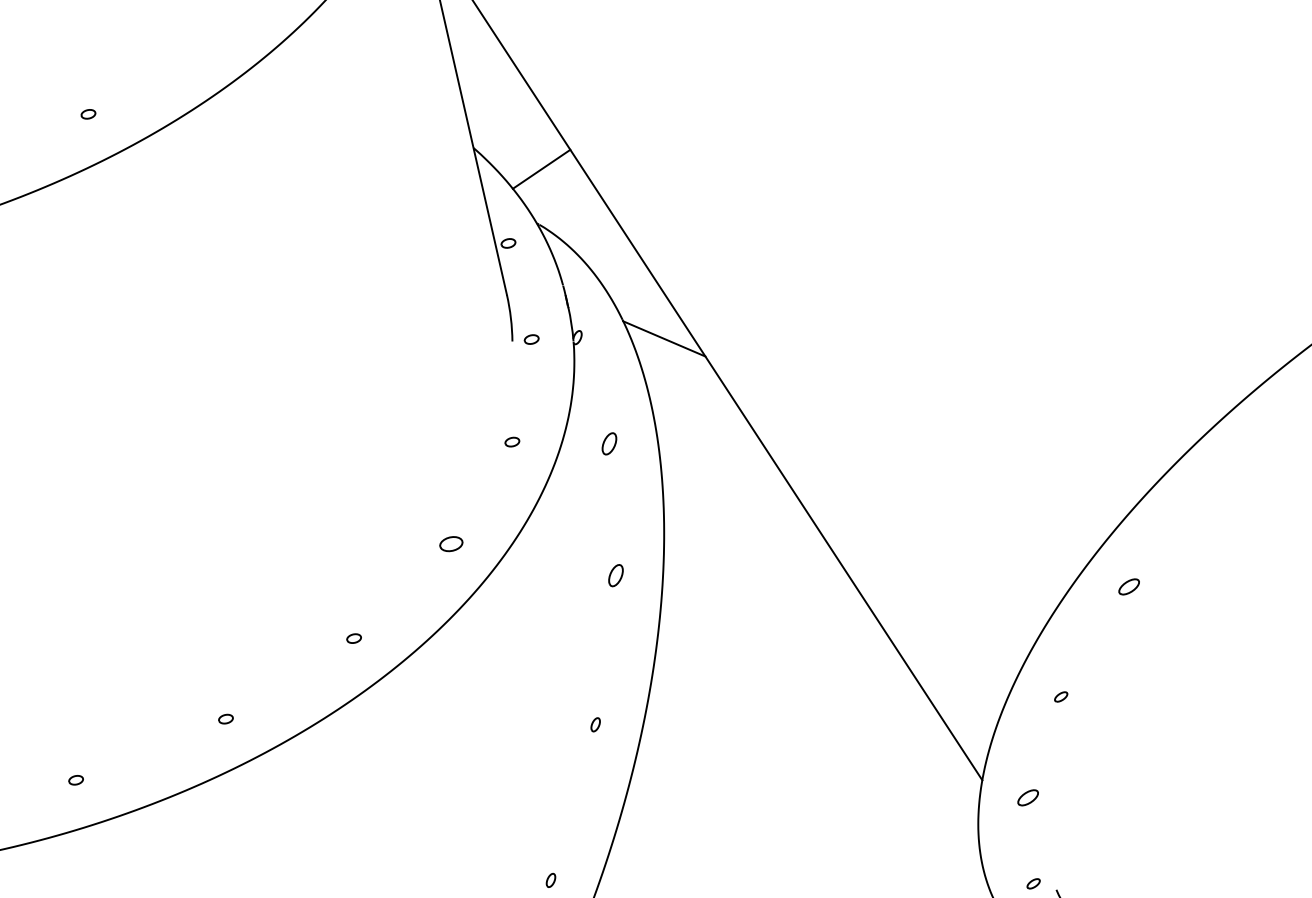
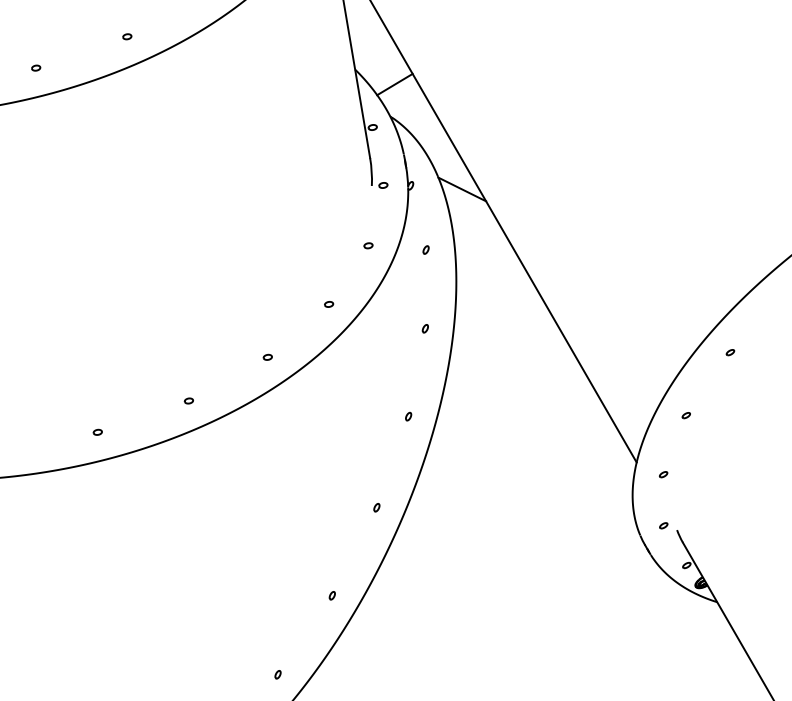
part: (608, 442) -> (425, 249), size x0.62
part: (452, 544) -> (329, 304), size x0.62
part: (614, 575) -> (424, 328), size x0.62
part: (1129, 587) -> (730, 352), size x0.62
part: (1028, 797) -> (663, 474), size x0.62

